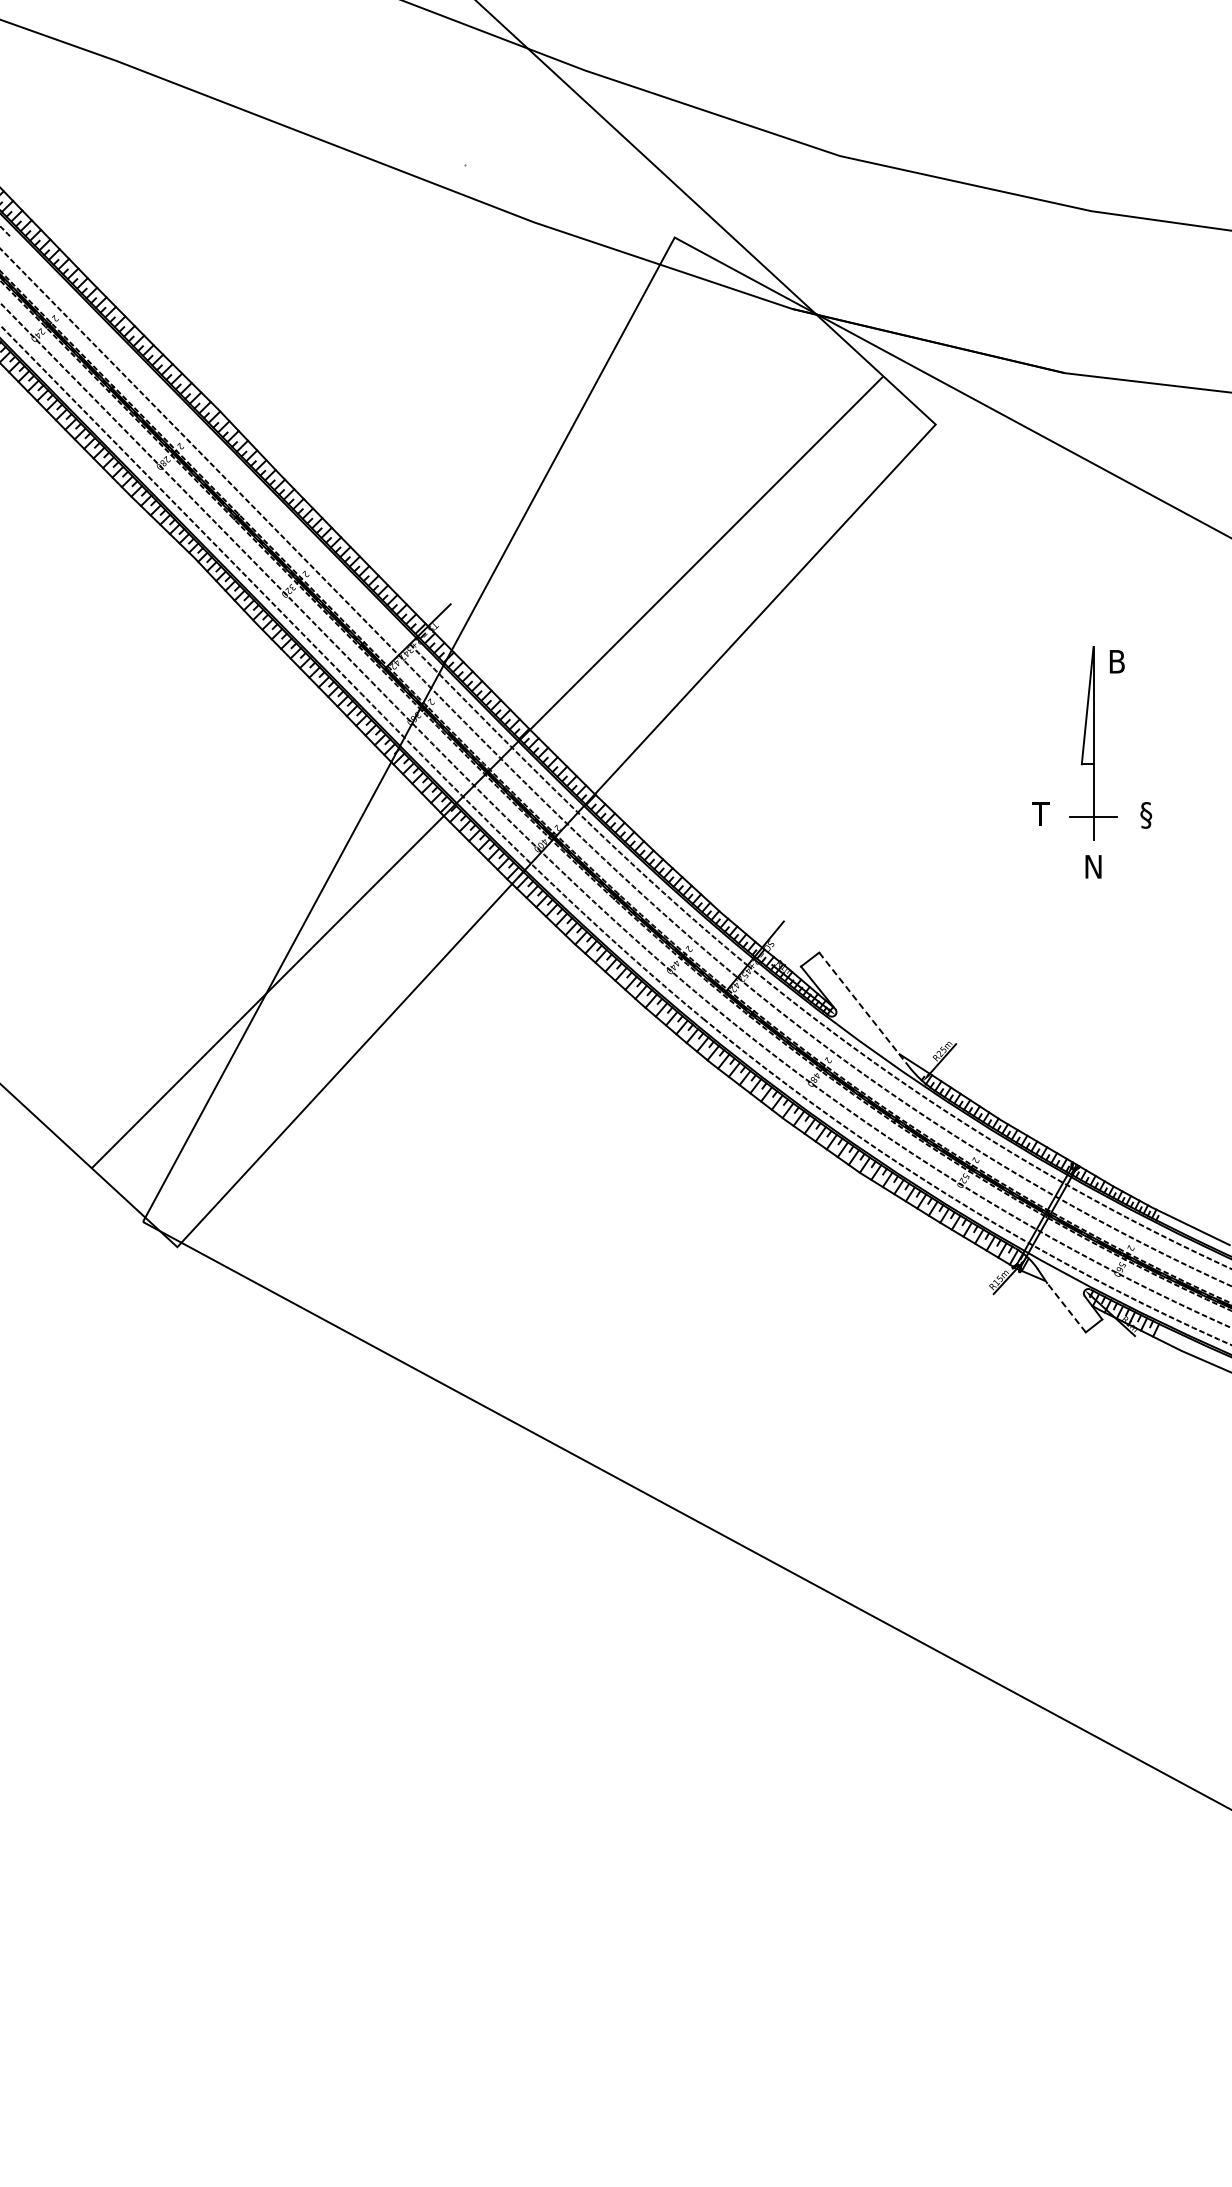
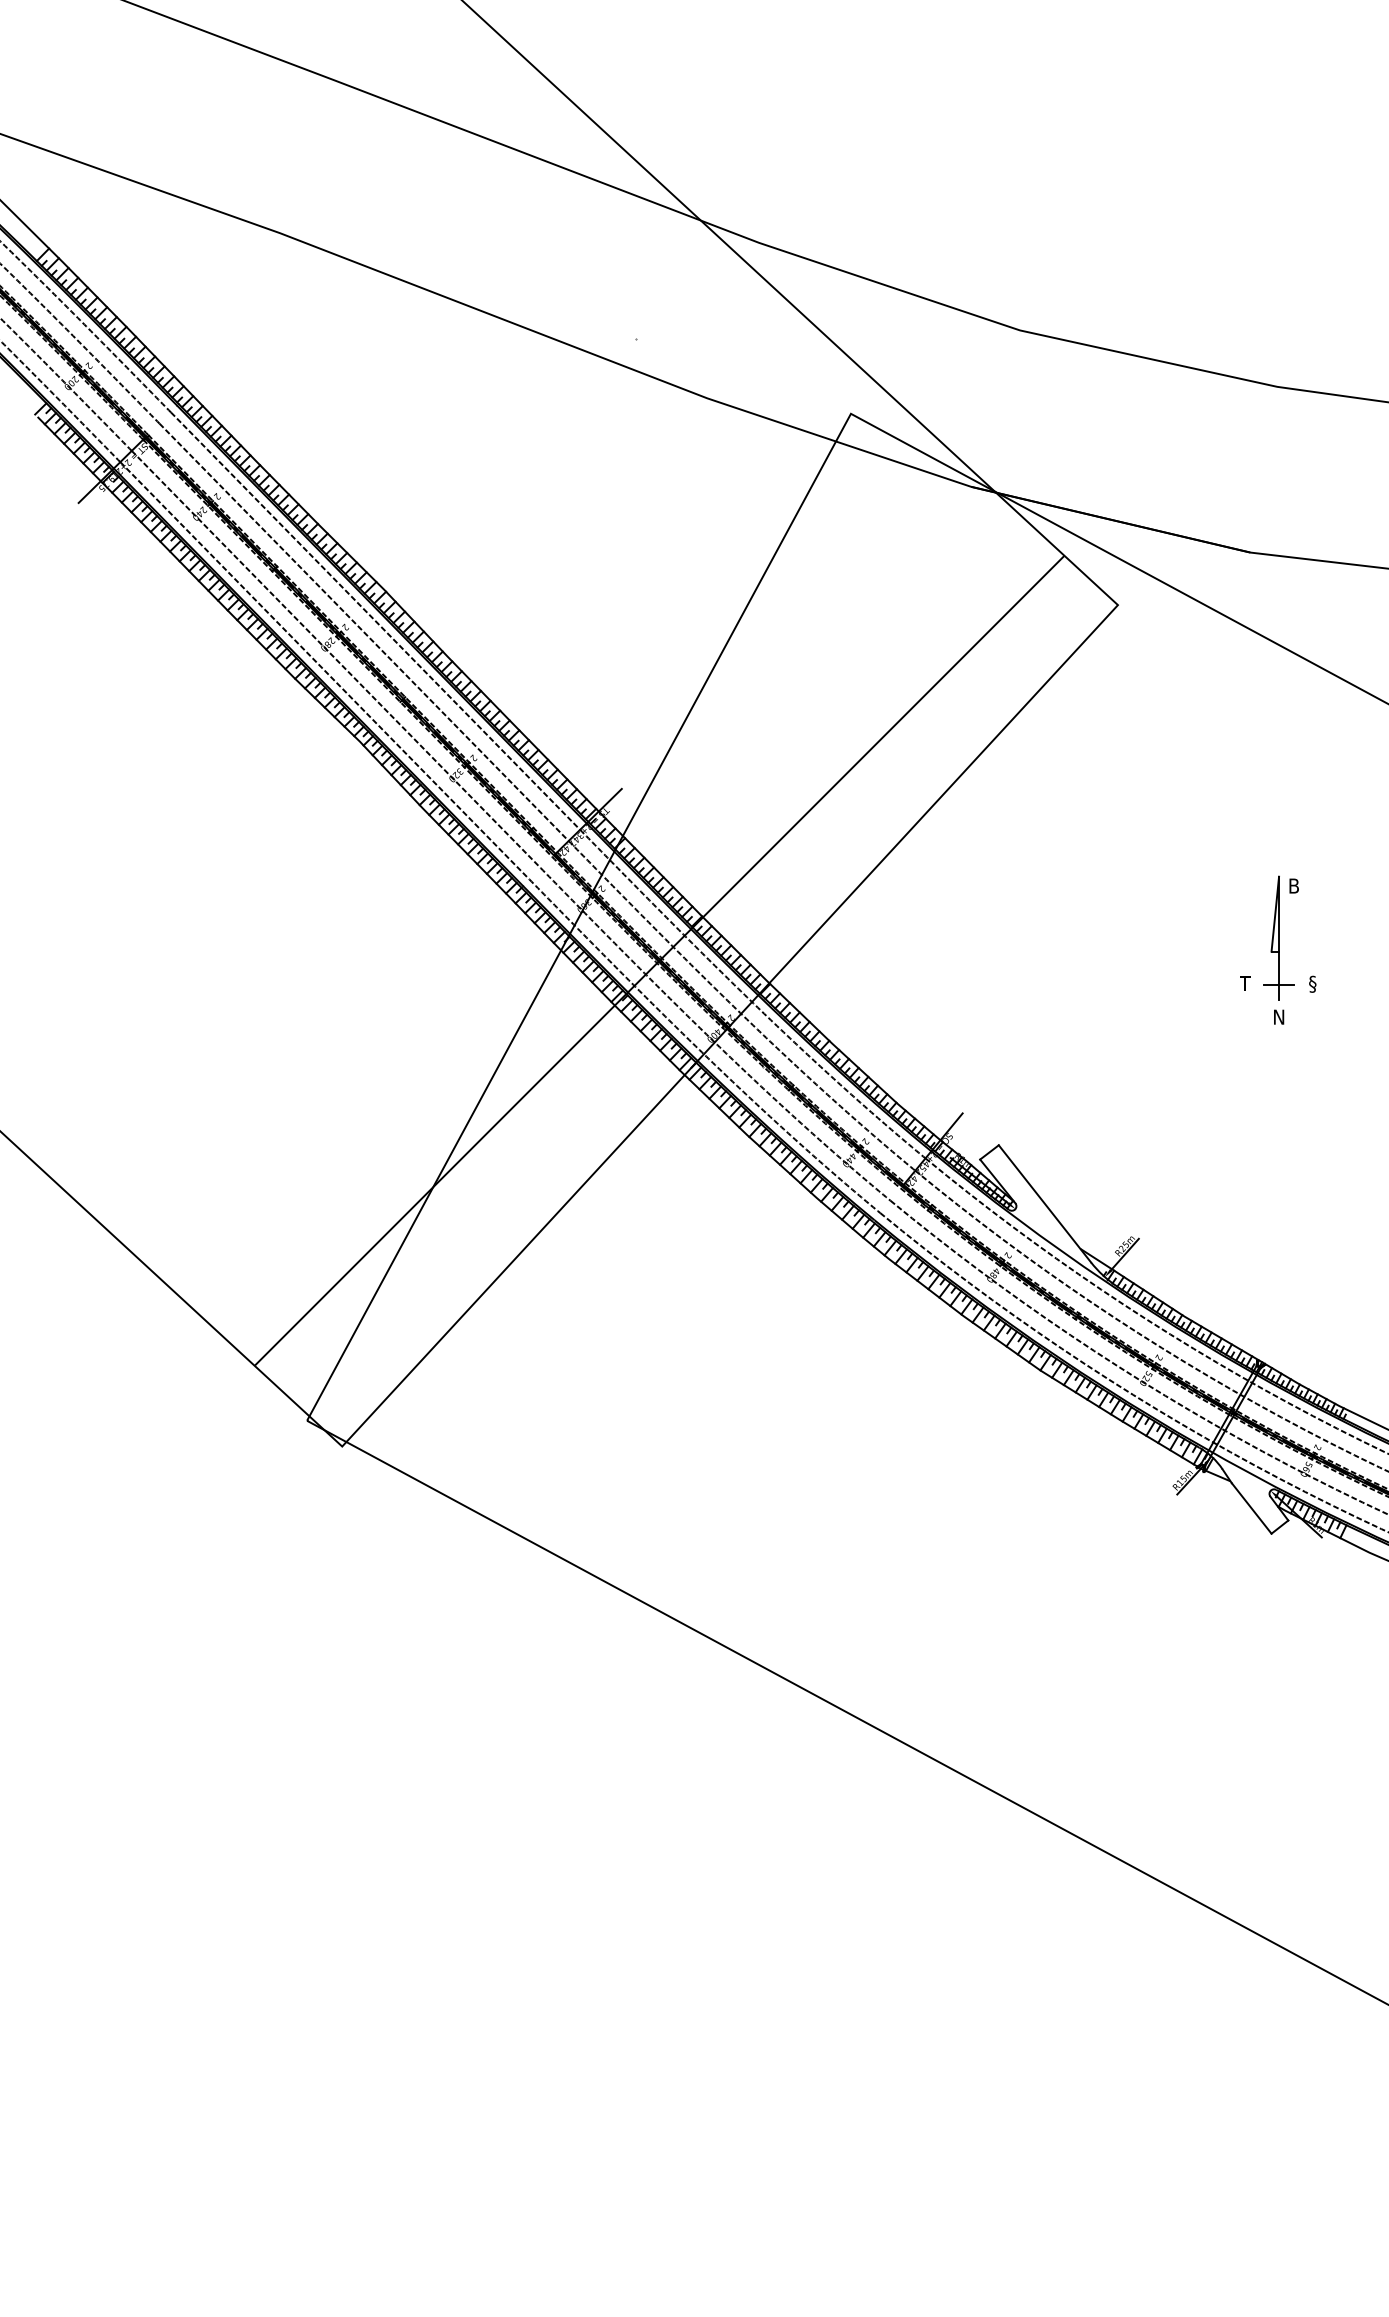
line: (209, 439) -> (375, 620), added
part: (1092, 761) -> (1278, 949), size x0.62
line: (864, 1010) -> (1045, 1204), dashed -> solid
line: (1066, 1307) -> (1251, 1508), dashed -> solid

